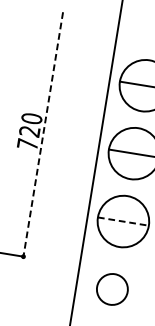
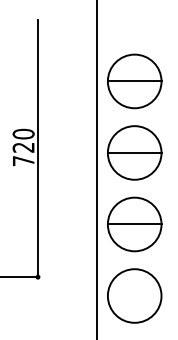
line: (42, 134) -> (37, 148), dashed -> solid
line: (123, 221) -> (134, 224), dashed -> solid
circle: (112, 288) -> (134, 295), size x1.67

